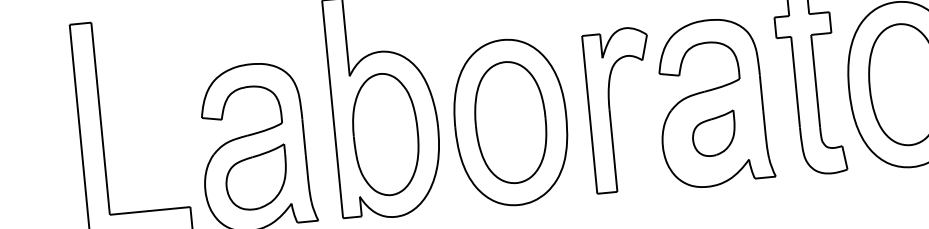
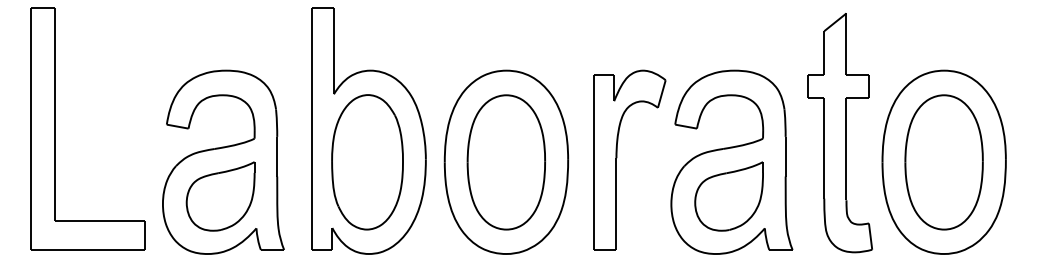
part: (713, 134) -> (728, 196), size x1.43

